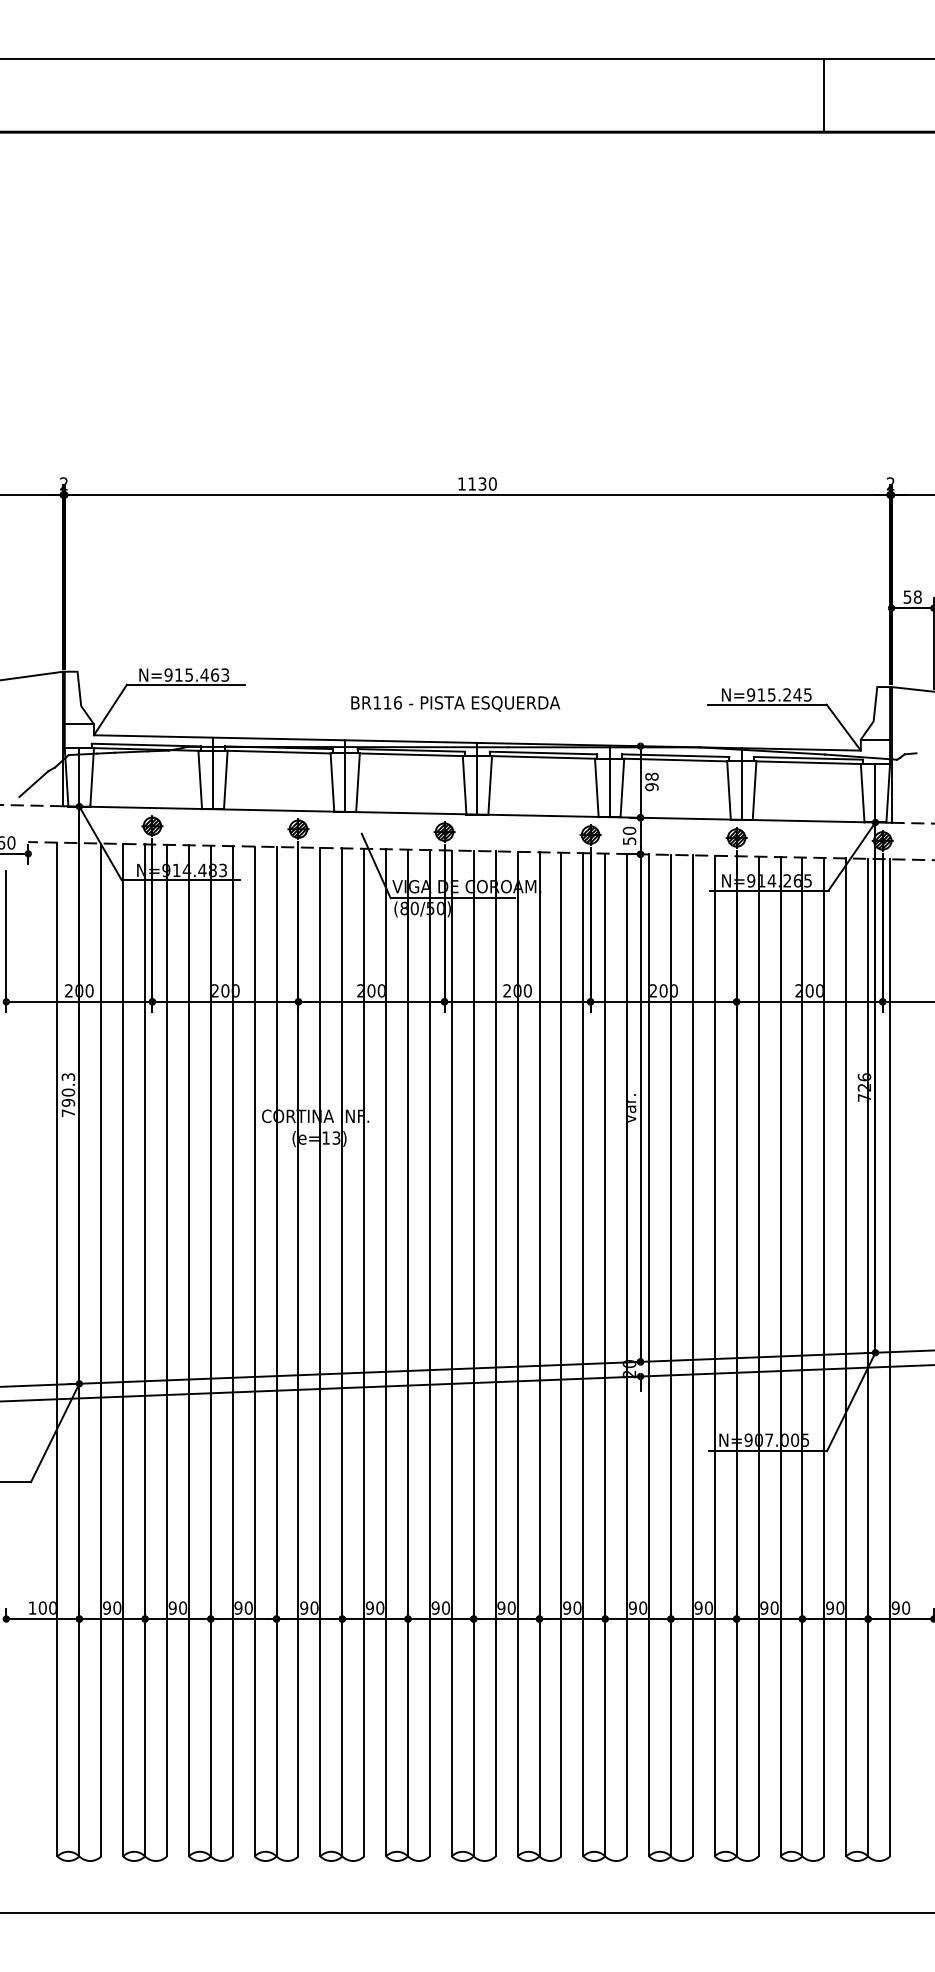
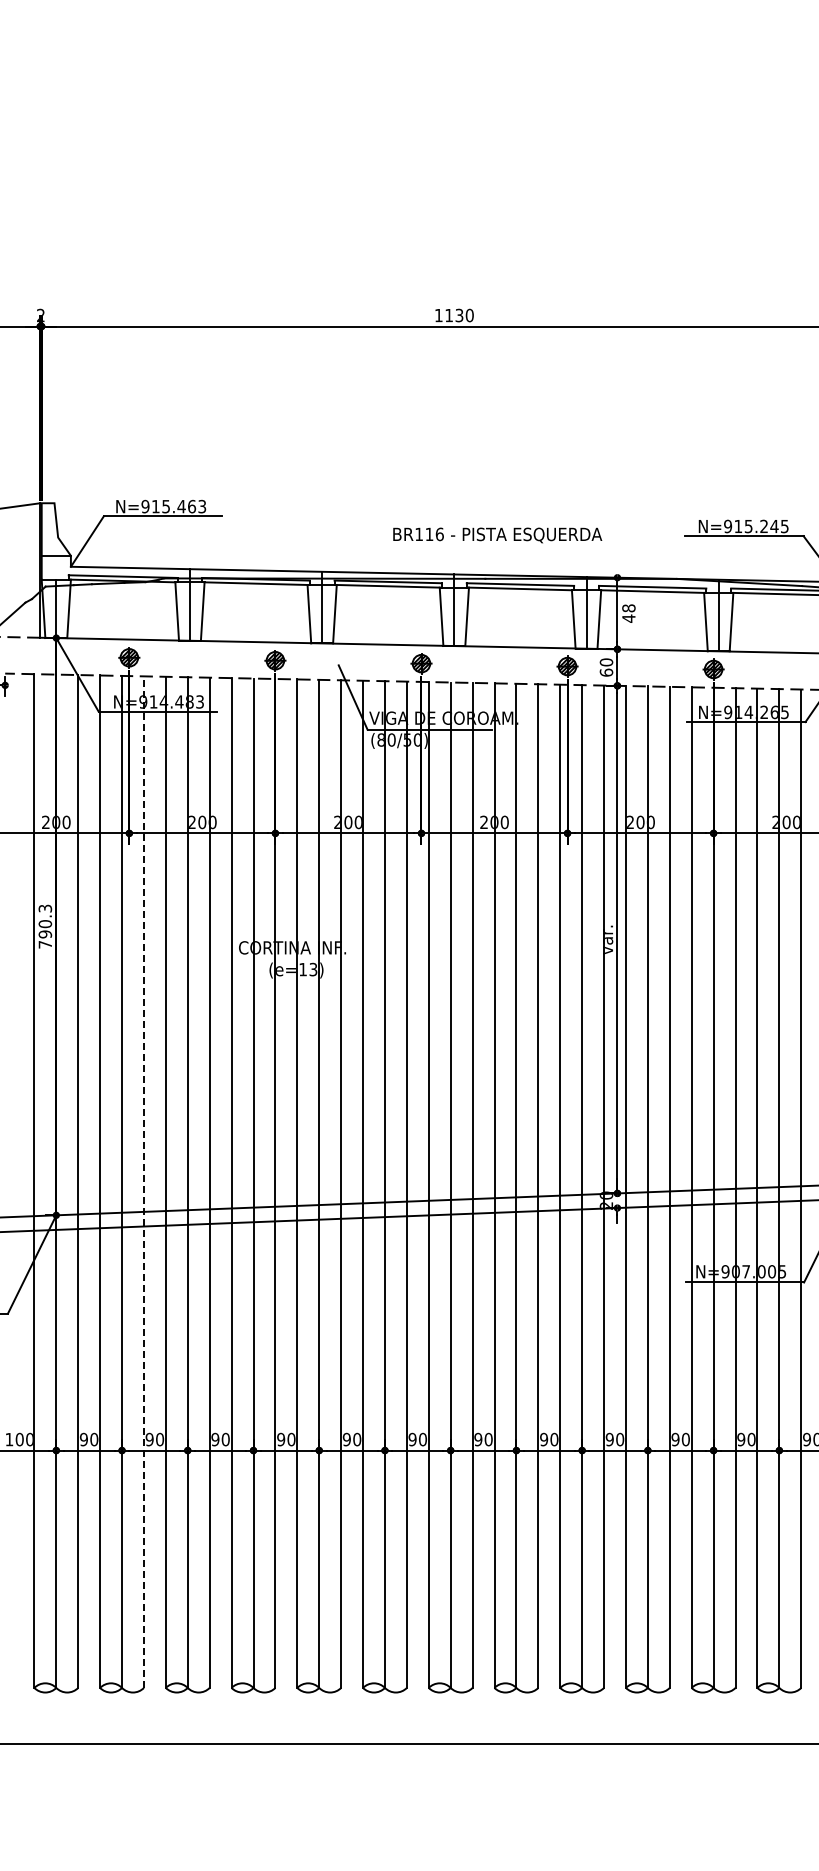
text: (455, 703) -> (497, 535), moved
text: (651, 786) -> (628, 618), 98 -> 48
text: (629, 841) -> (606, 673), 50 -> 60
line: (167, 1350) -> (144, 1182), solid -> dashed

